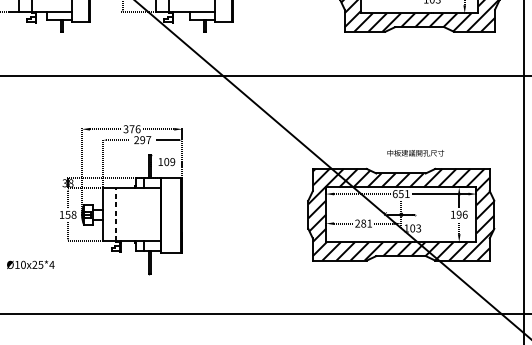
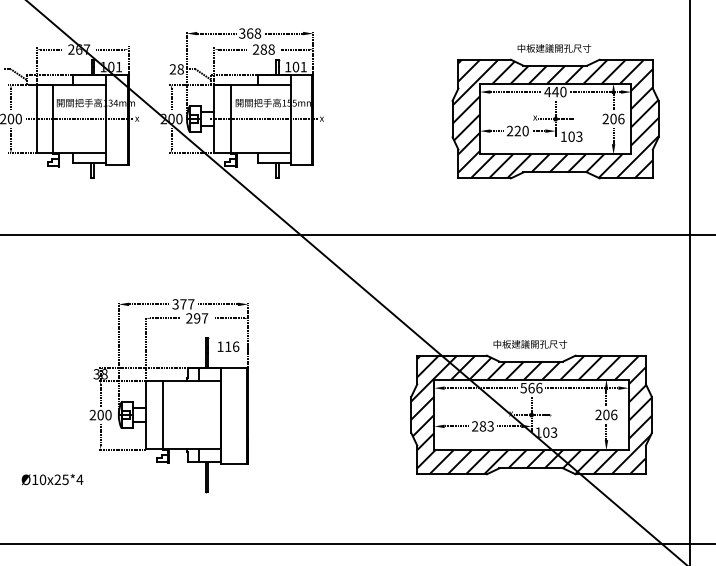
text: (138, 129) -> (191, 304), 376 -> 377
text: (415, 153) -> (530, 344), moved
text: (170, 161) -> (232, 346), 109 -> 116
text: (401, 193) -> (531, 387), 651 -> 566
text: (67, 214) -> (100, 414), 158 -> 200
line: (115, 214) -> (162, 414), dashed -> solid
text: (456, 214) -> (602, 414), 196 -> 206
text: (369, 223) -> (490, 426), 281 -> 283

